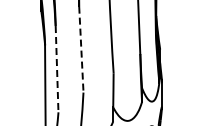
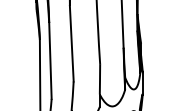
line: (81, 50) -> (71, 44), dashed -> solid
line: (57, 69) -> (50, 61), dashed -> solid

